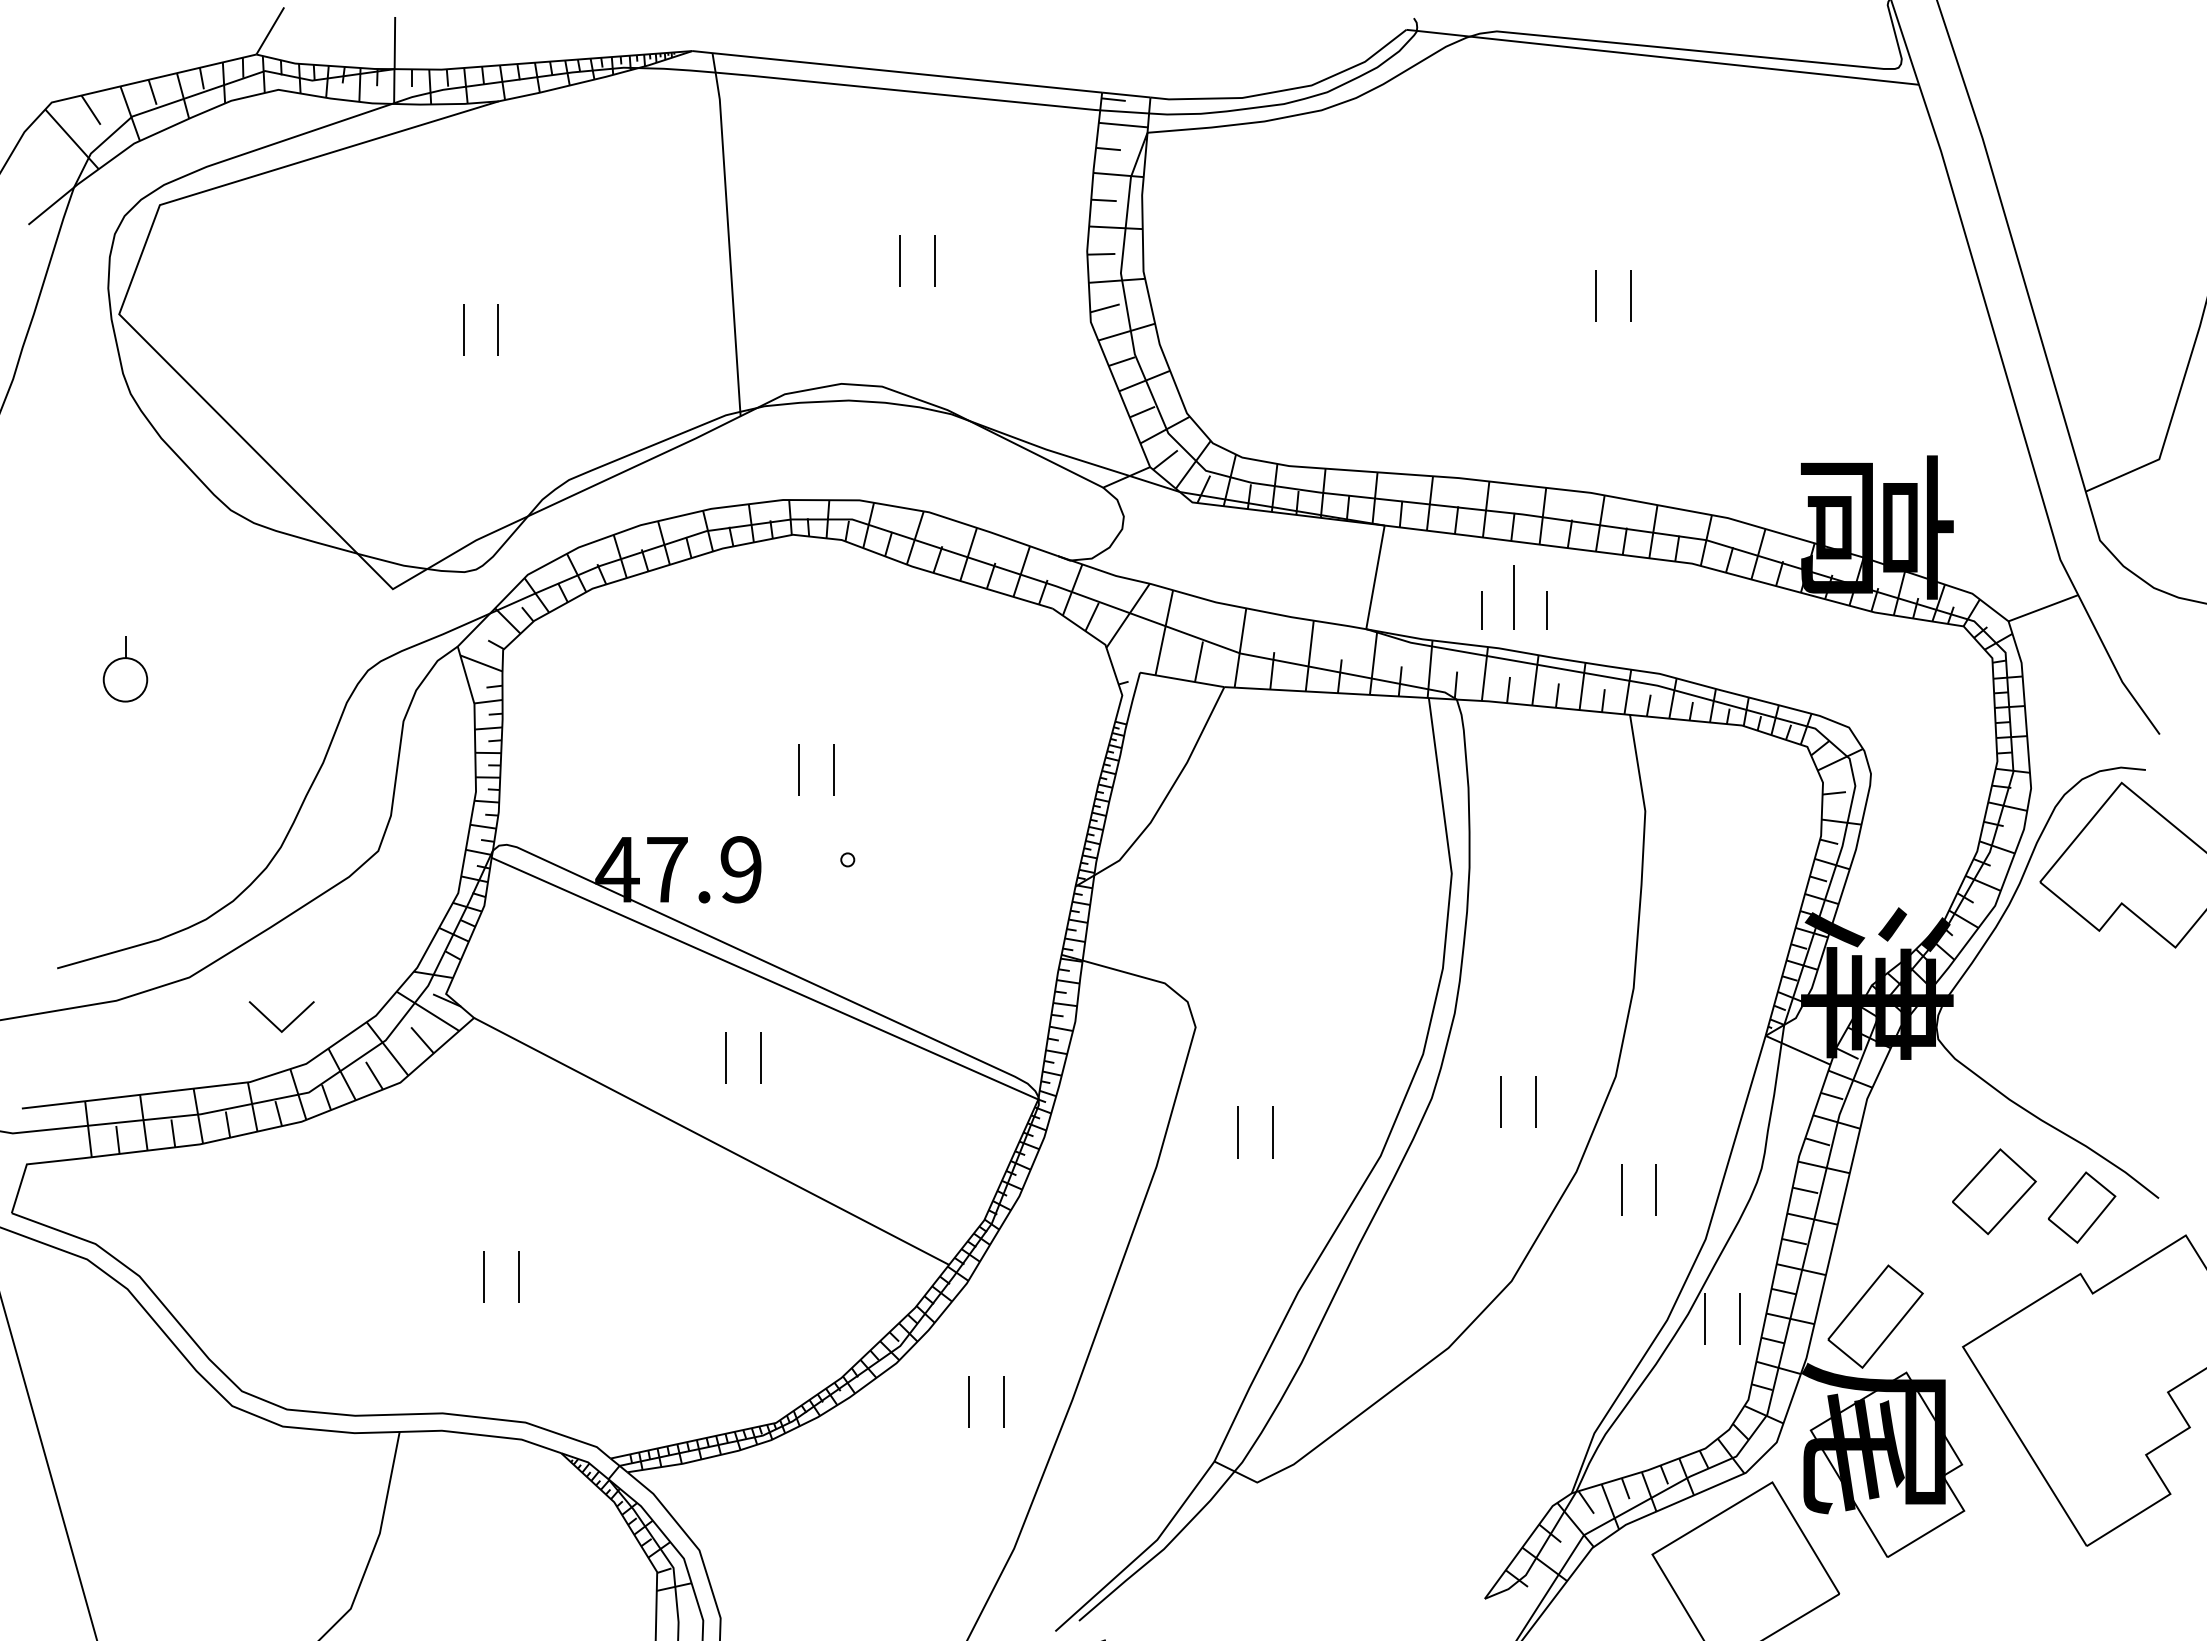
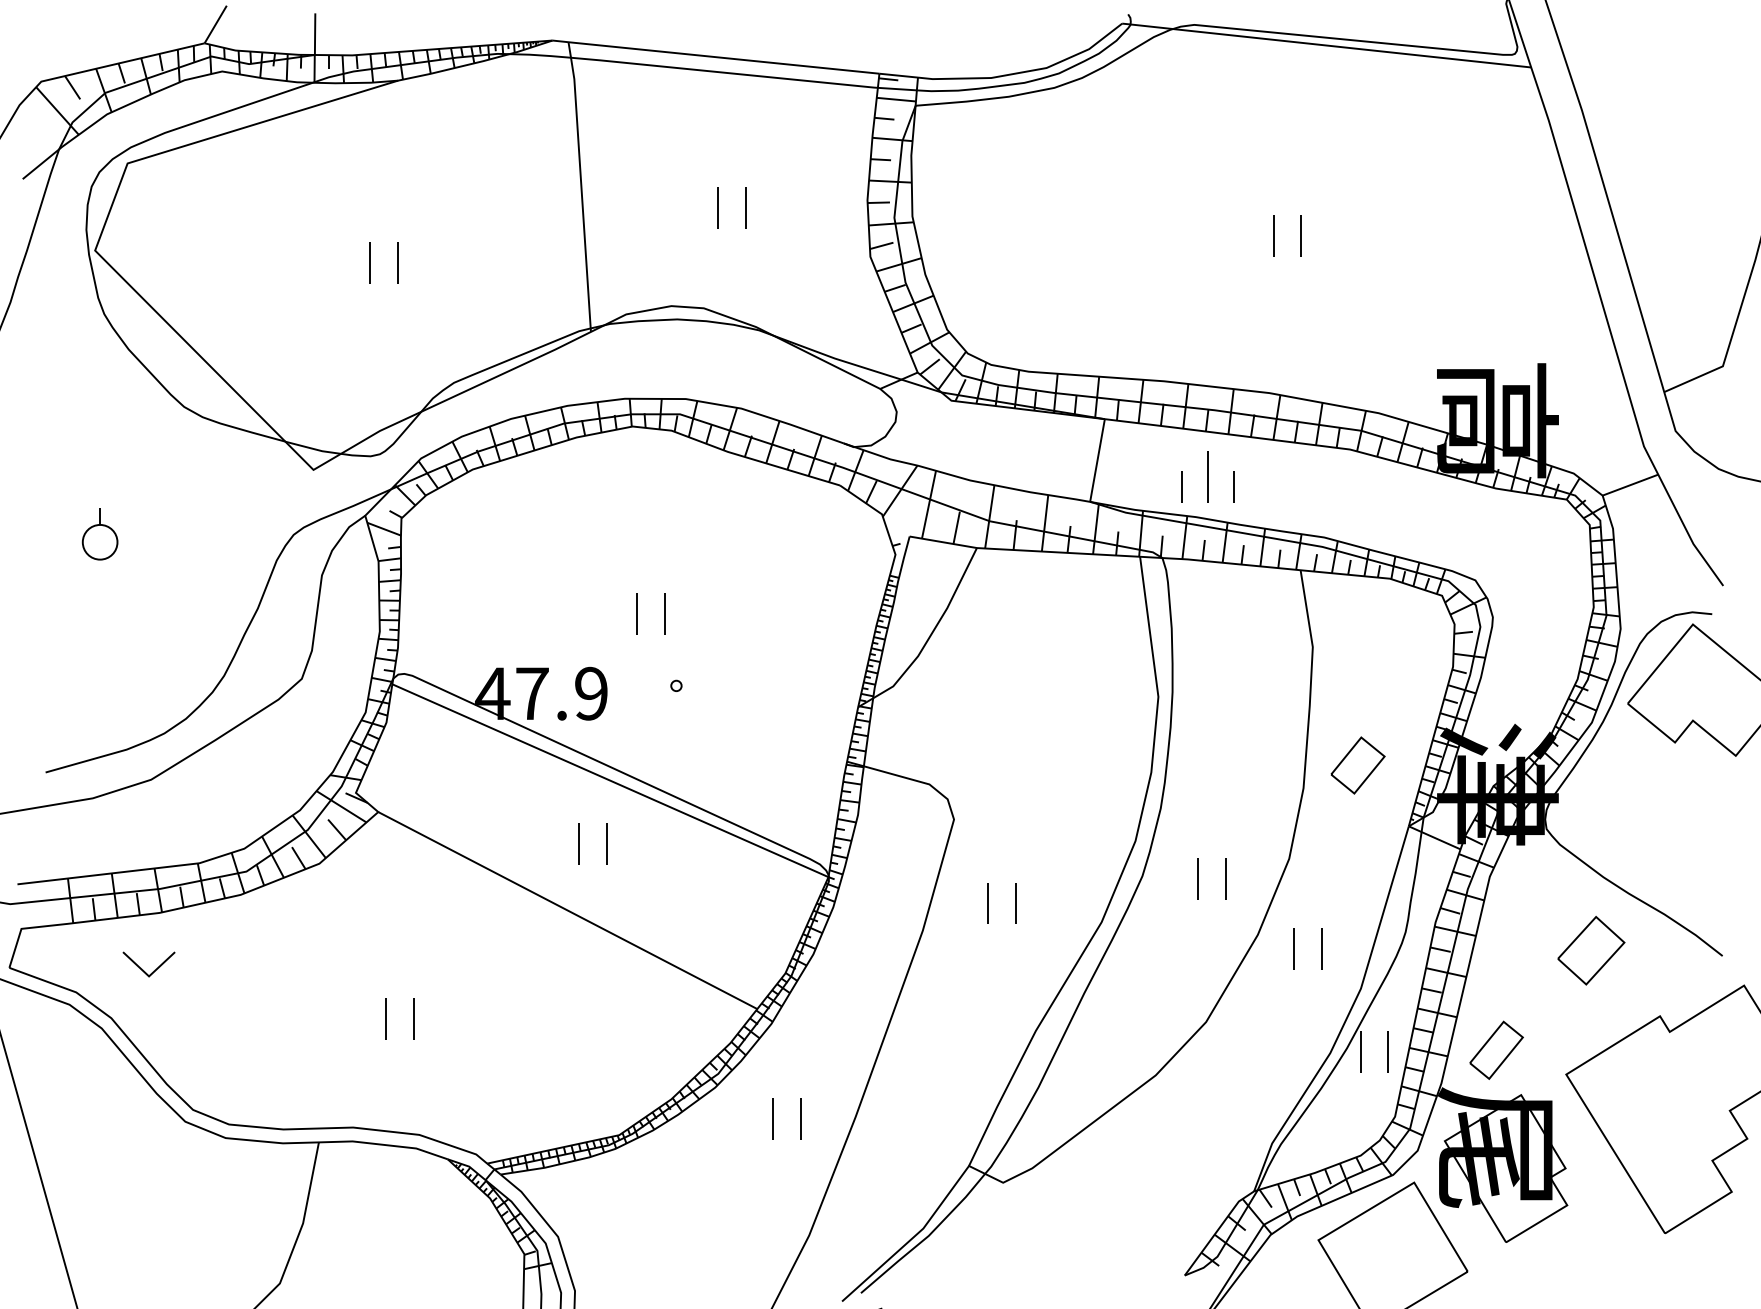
part: (274, 1023) -> (143, 969), moved
part: (2081, 1207) -> (1357, 765), moved
part: (1875, 1316) -> (1496, 1050), size x0.7

